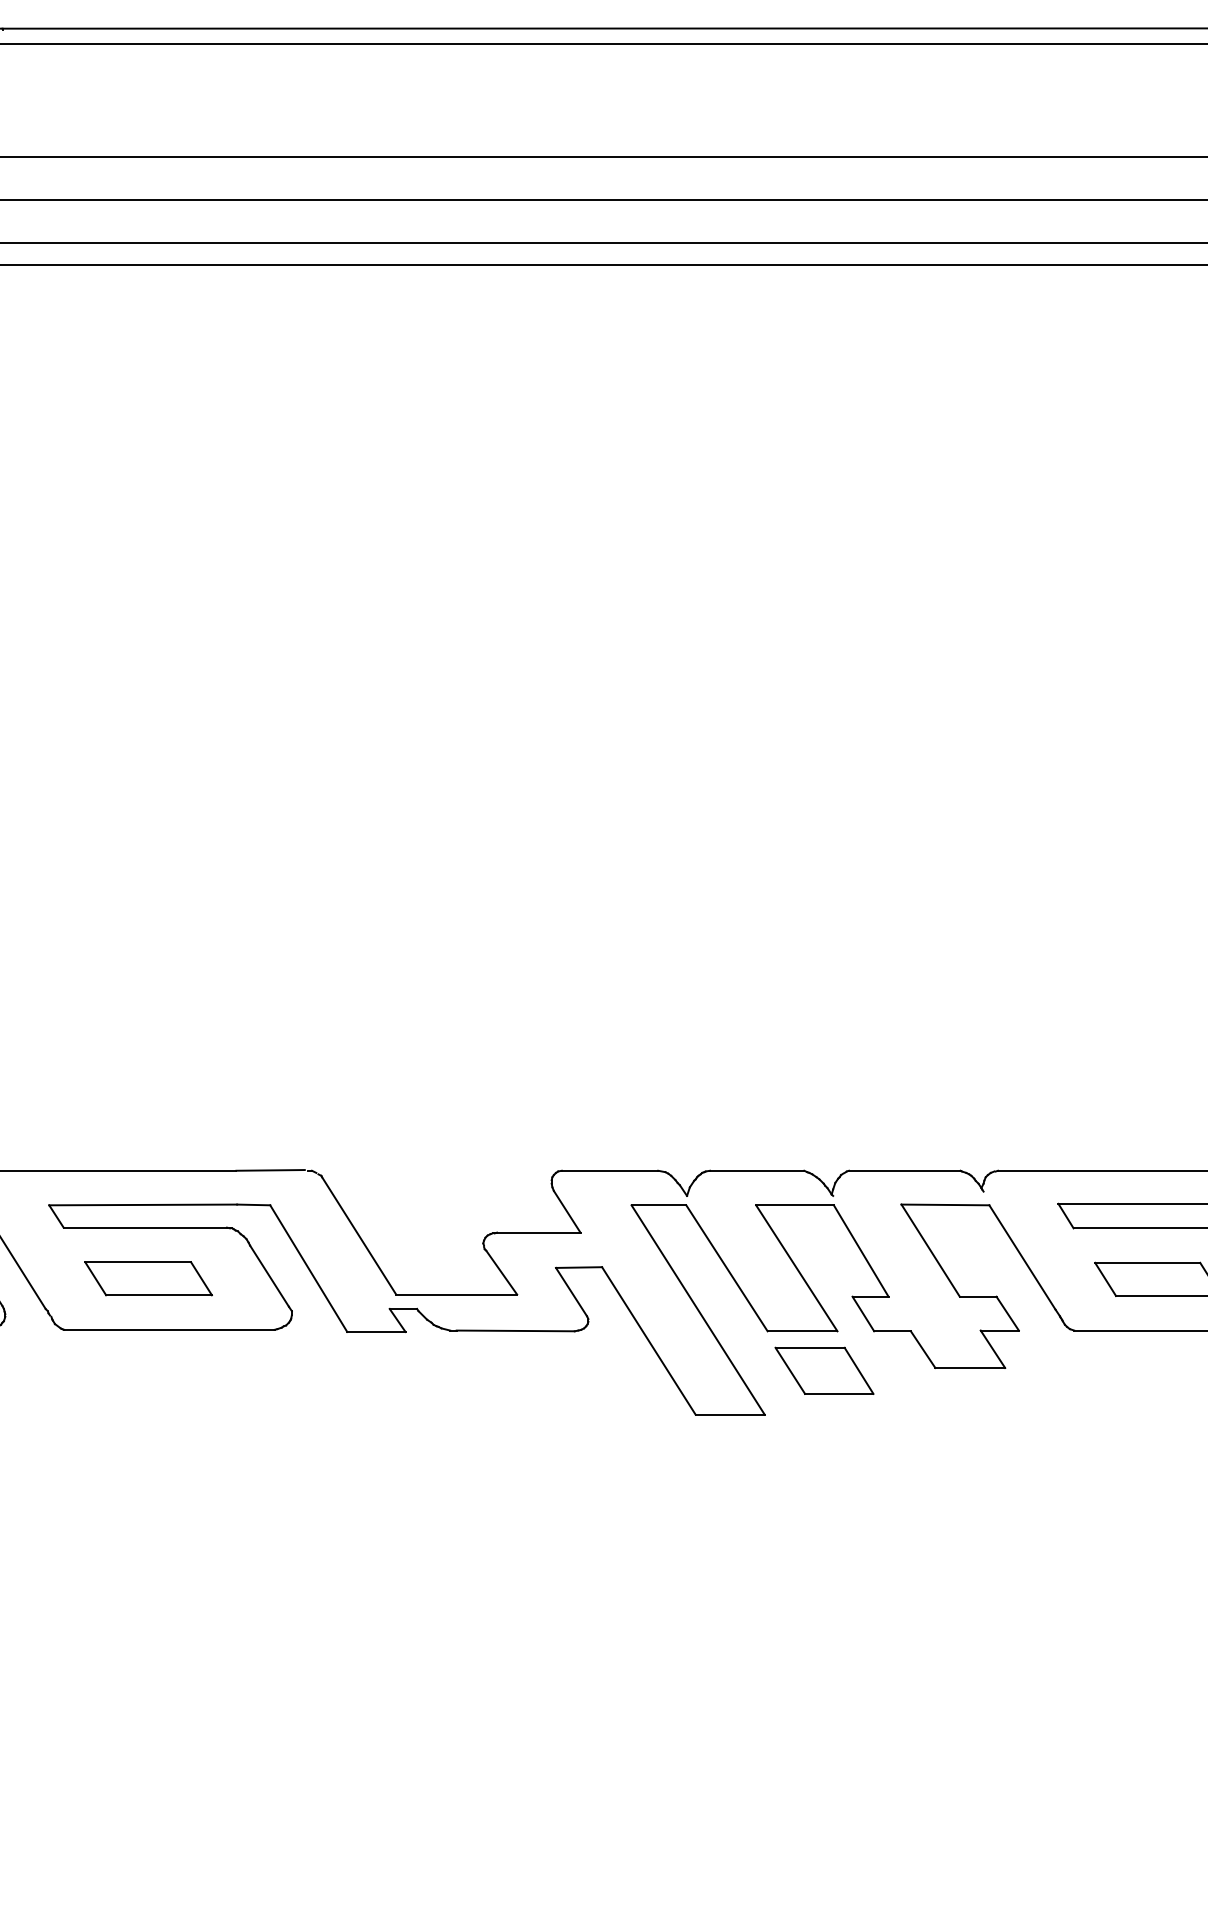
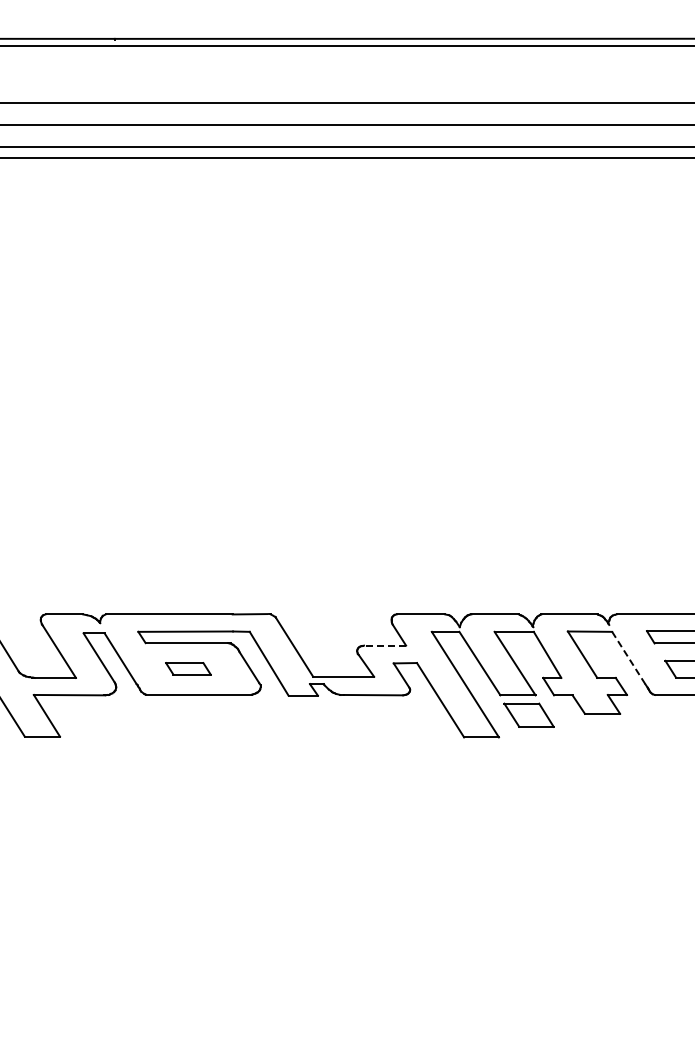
line: (537, 1232) -> (384, 645), solid -> dashed
line: (1023, 1258) -> (629, 658), solid -> dashed
part: (148, 1278) -> (188, 668), size x0.7

